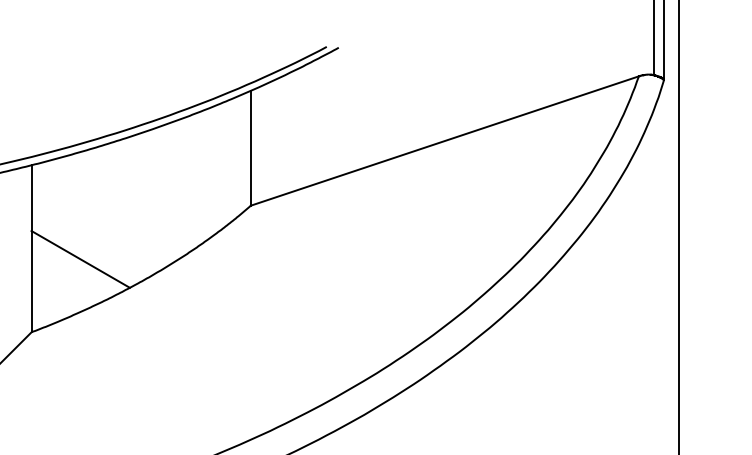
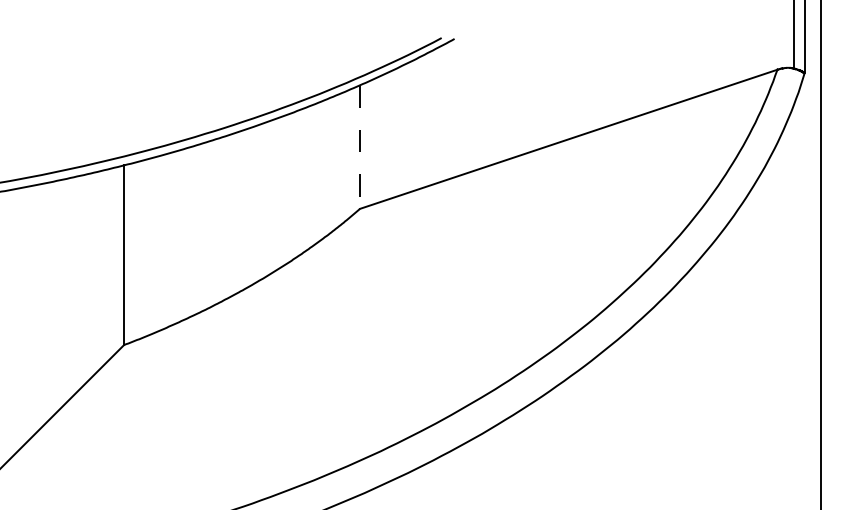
line: (251, 148) -> (360, 147), solid -> dashed
line: (80, 259) -> (176, 266), removed

